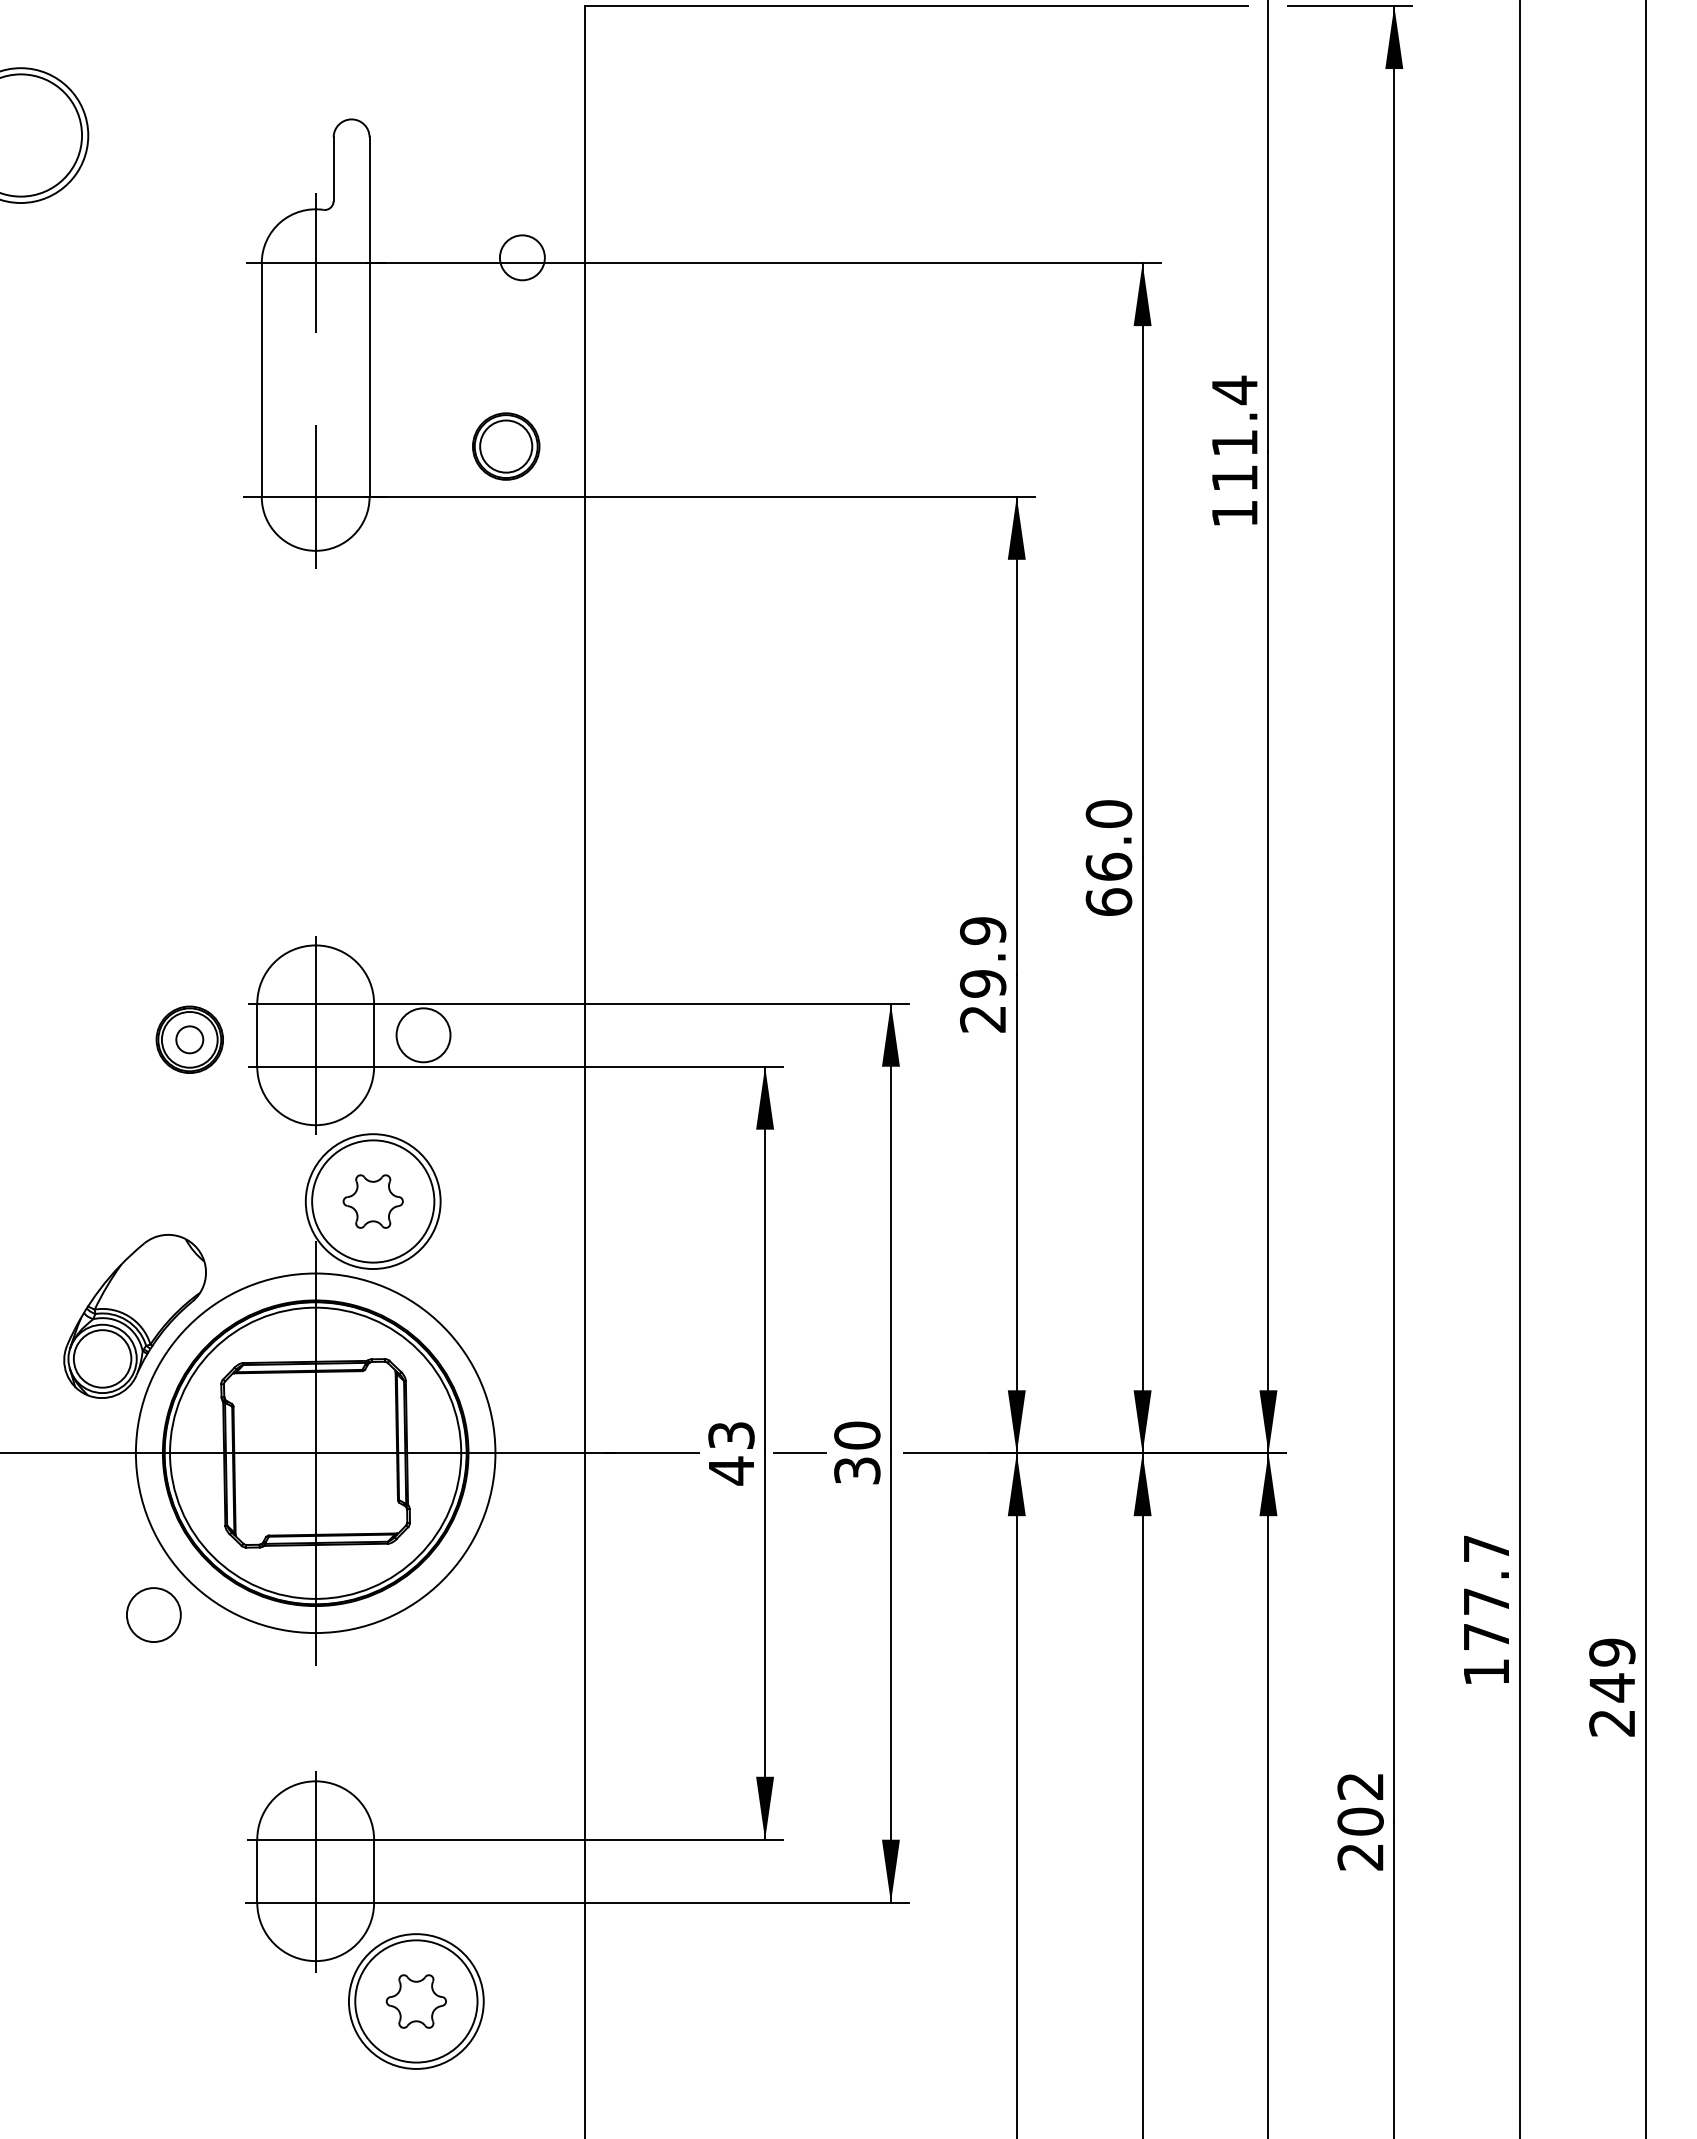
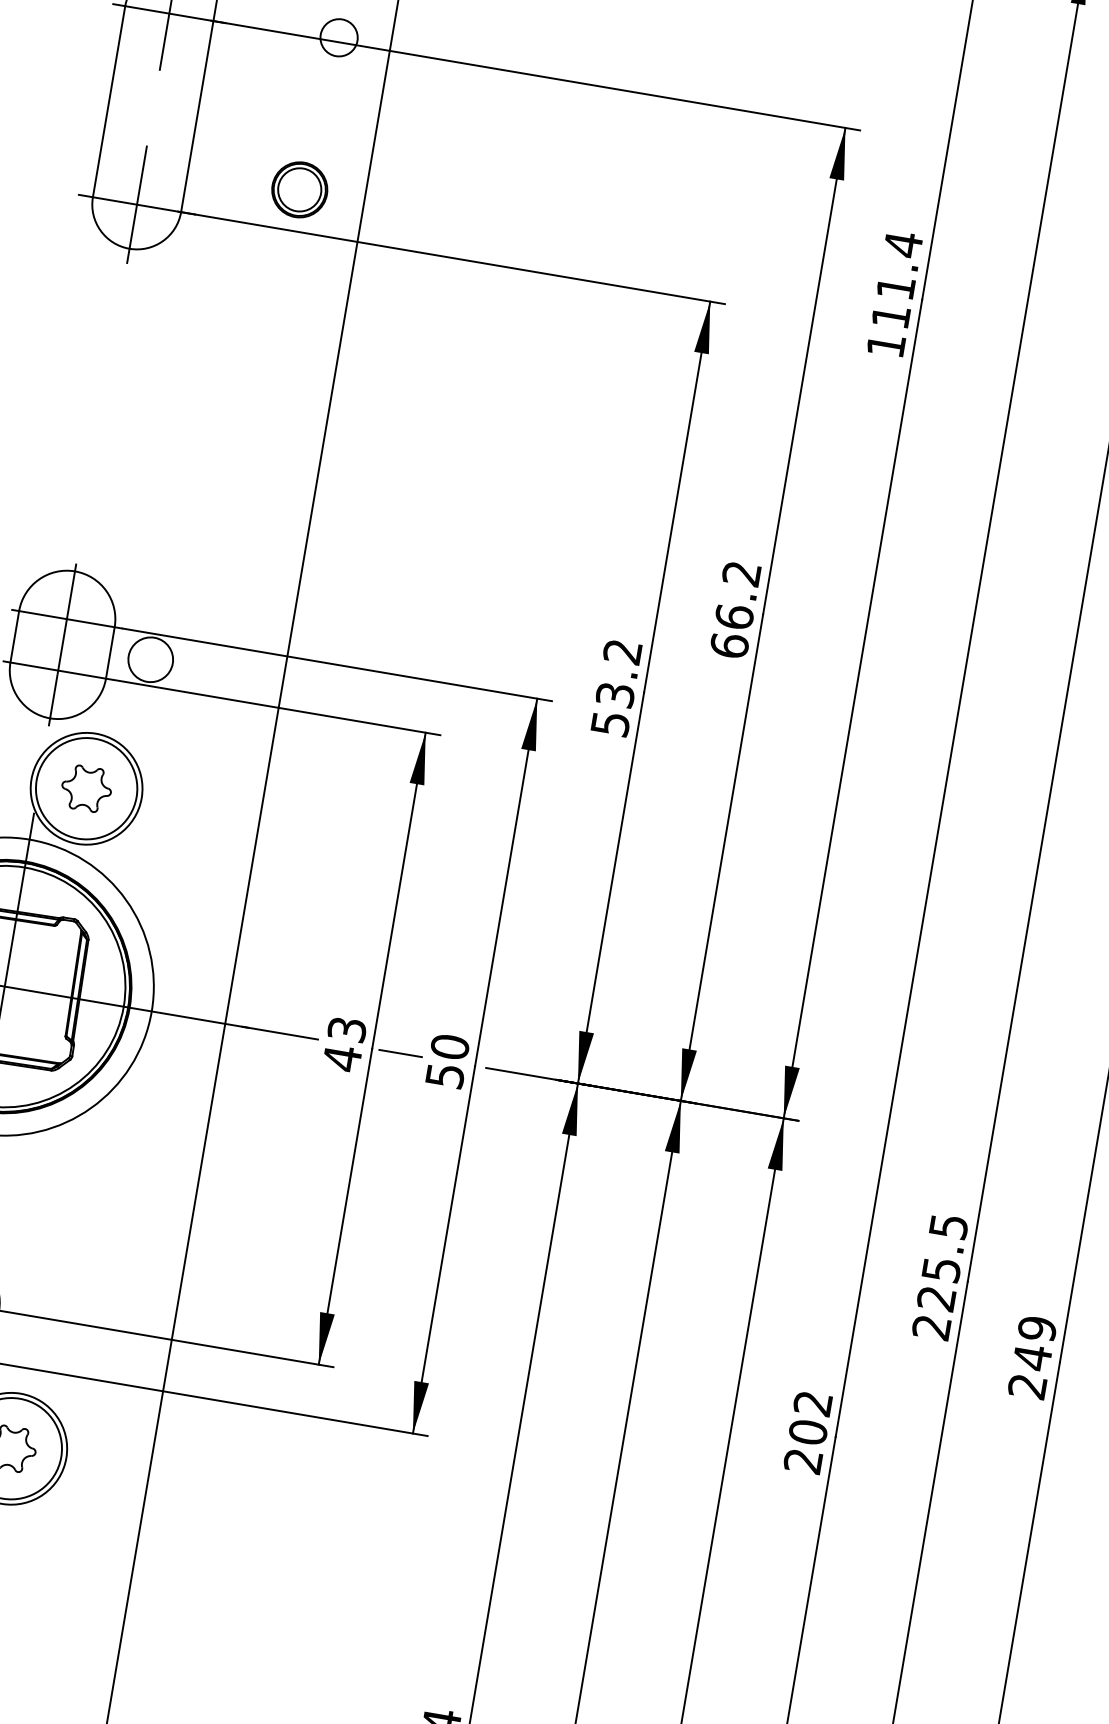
text: (1108, 813) -> (741, 573), 66.0 -> 66.2
text: (983, 974) -> (616, 687), 29.9 -> 53.2
text: (857, 1470) -> (445, 1075), 30 -> 50
text: (1486, 1610) -> (940, 1277), 177.7 -> 225.5

